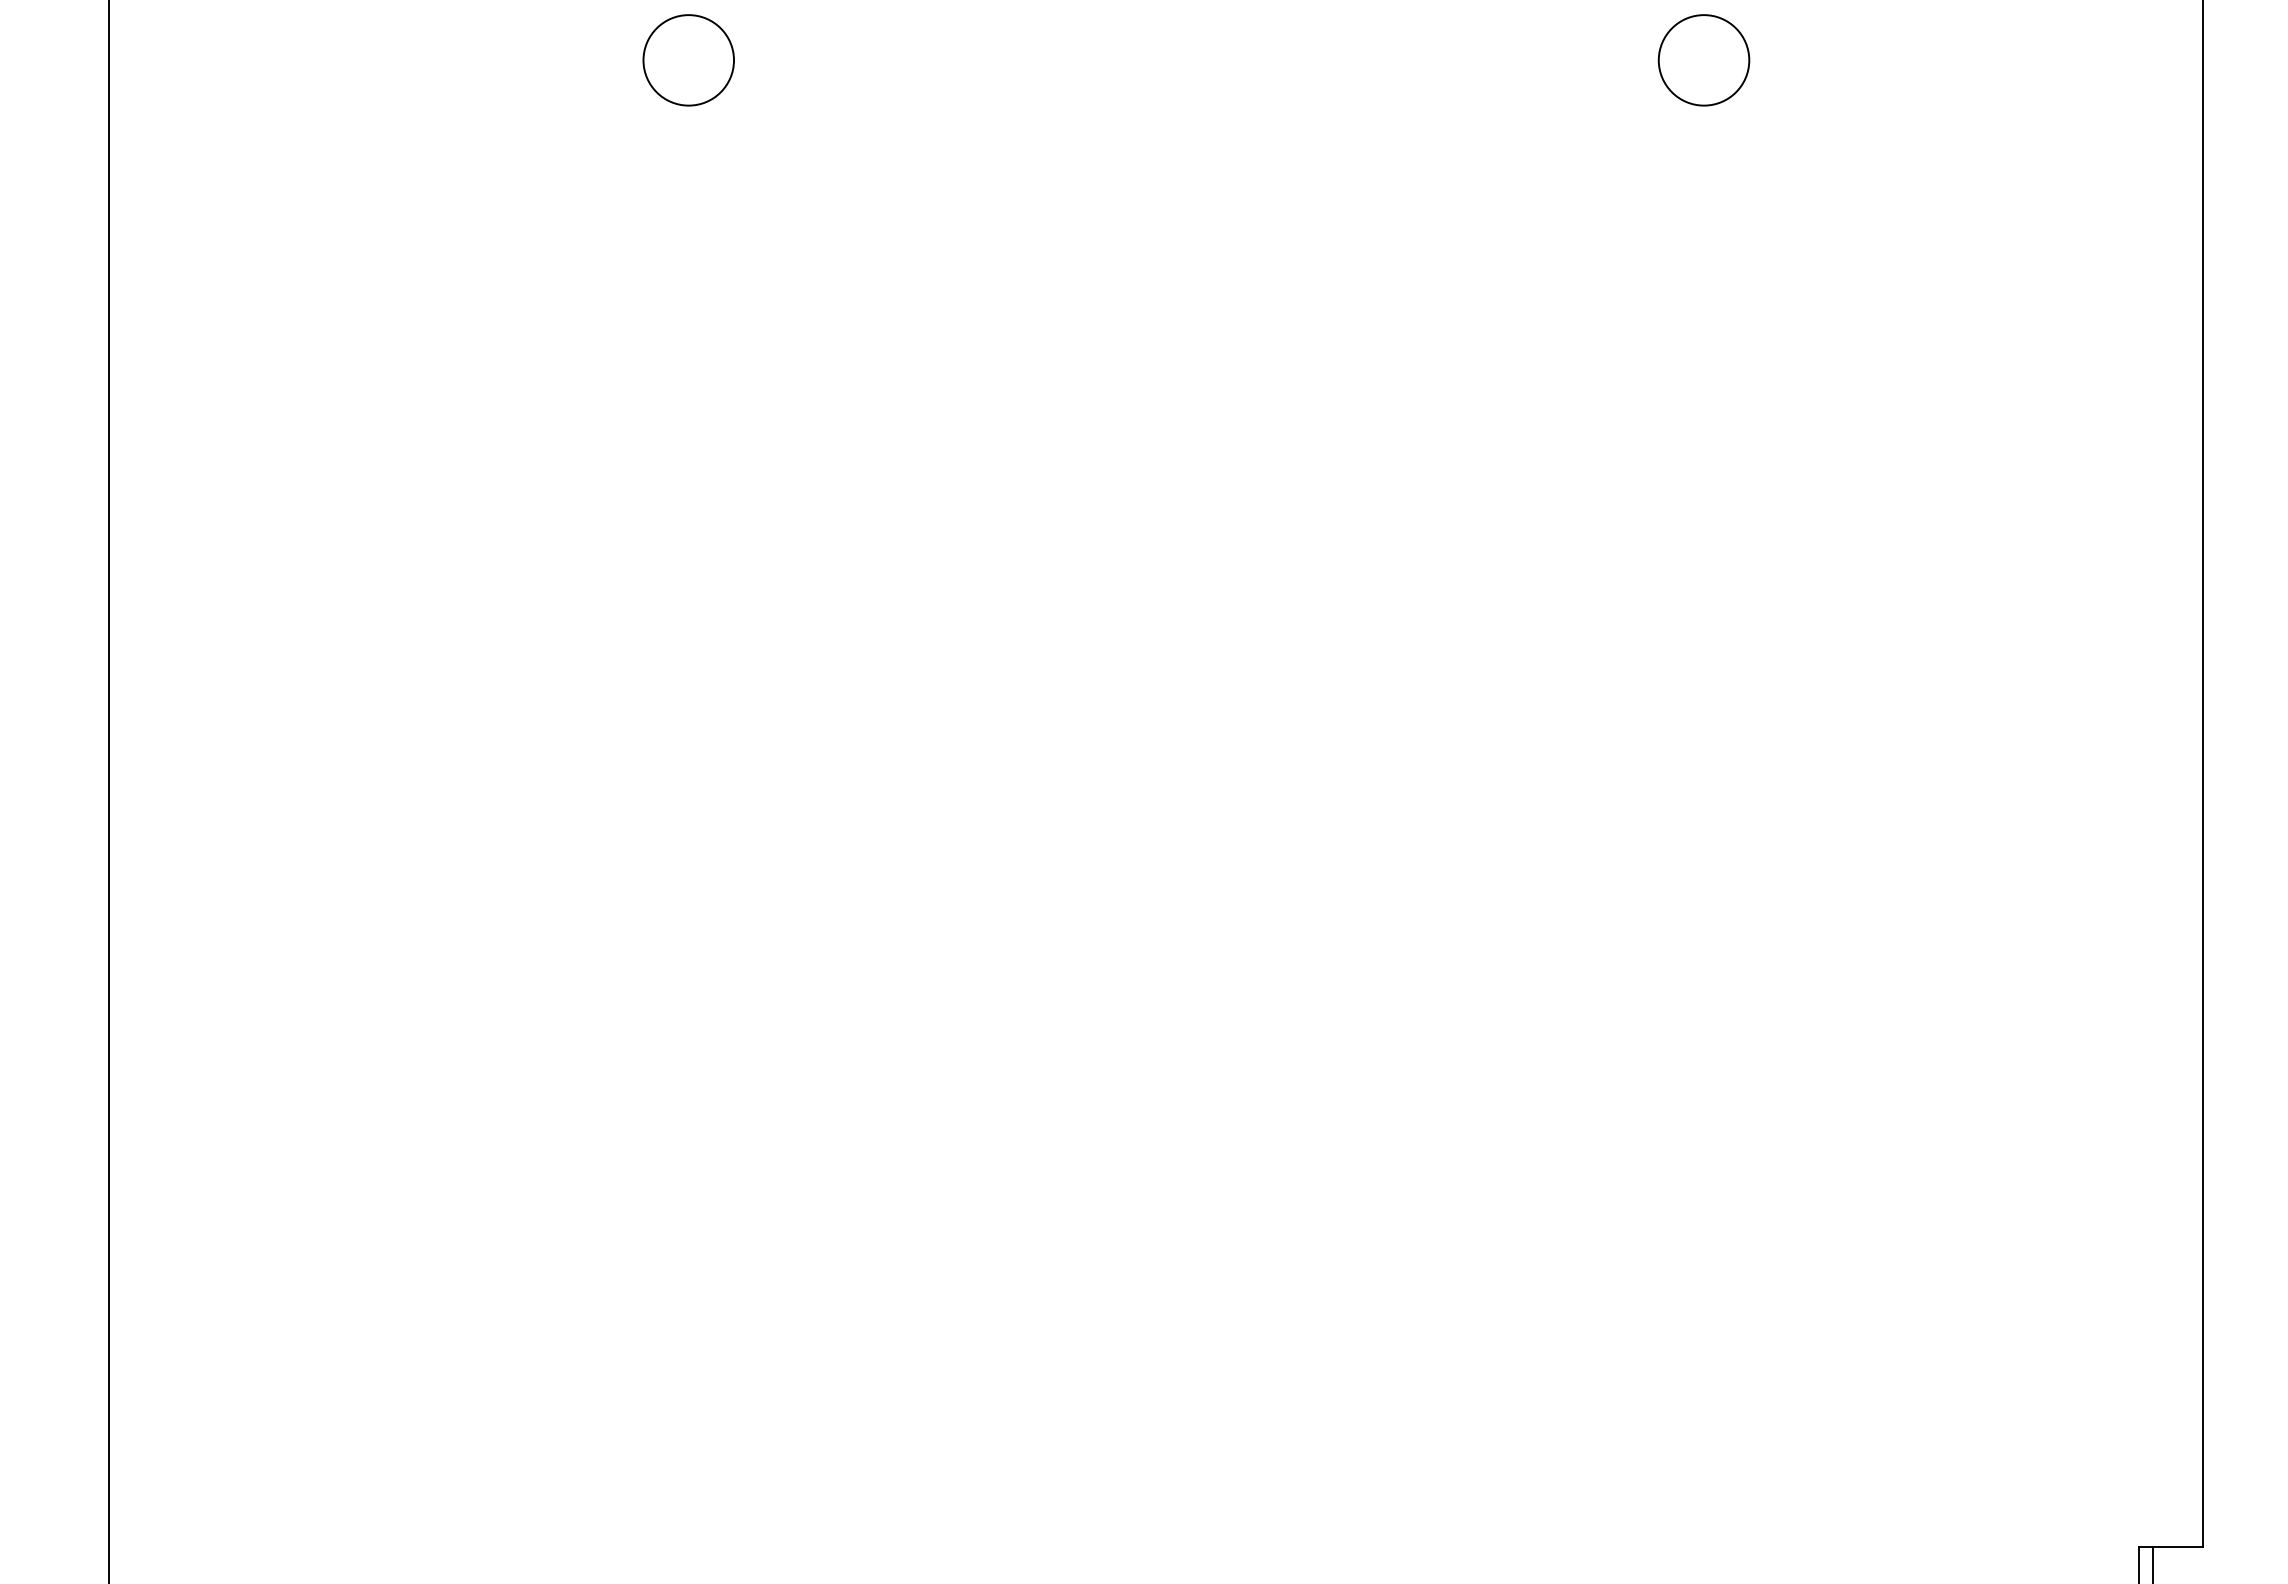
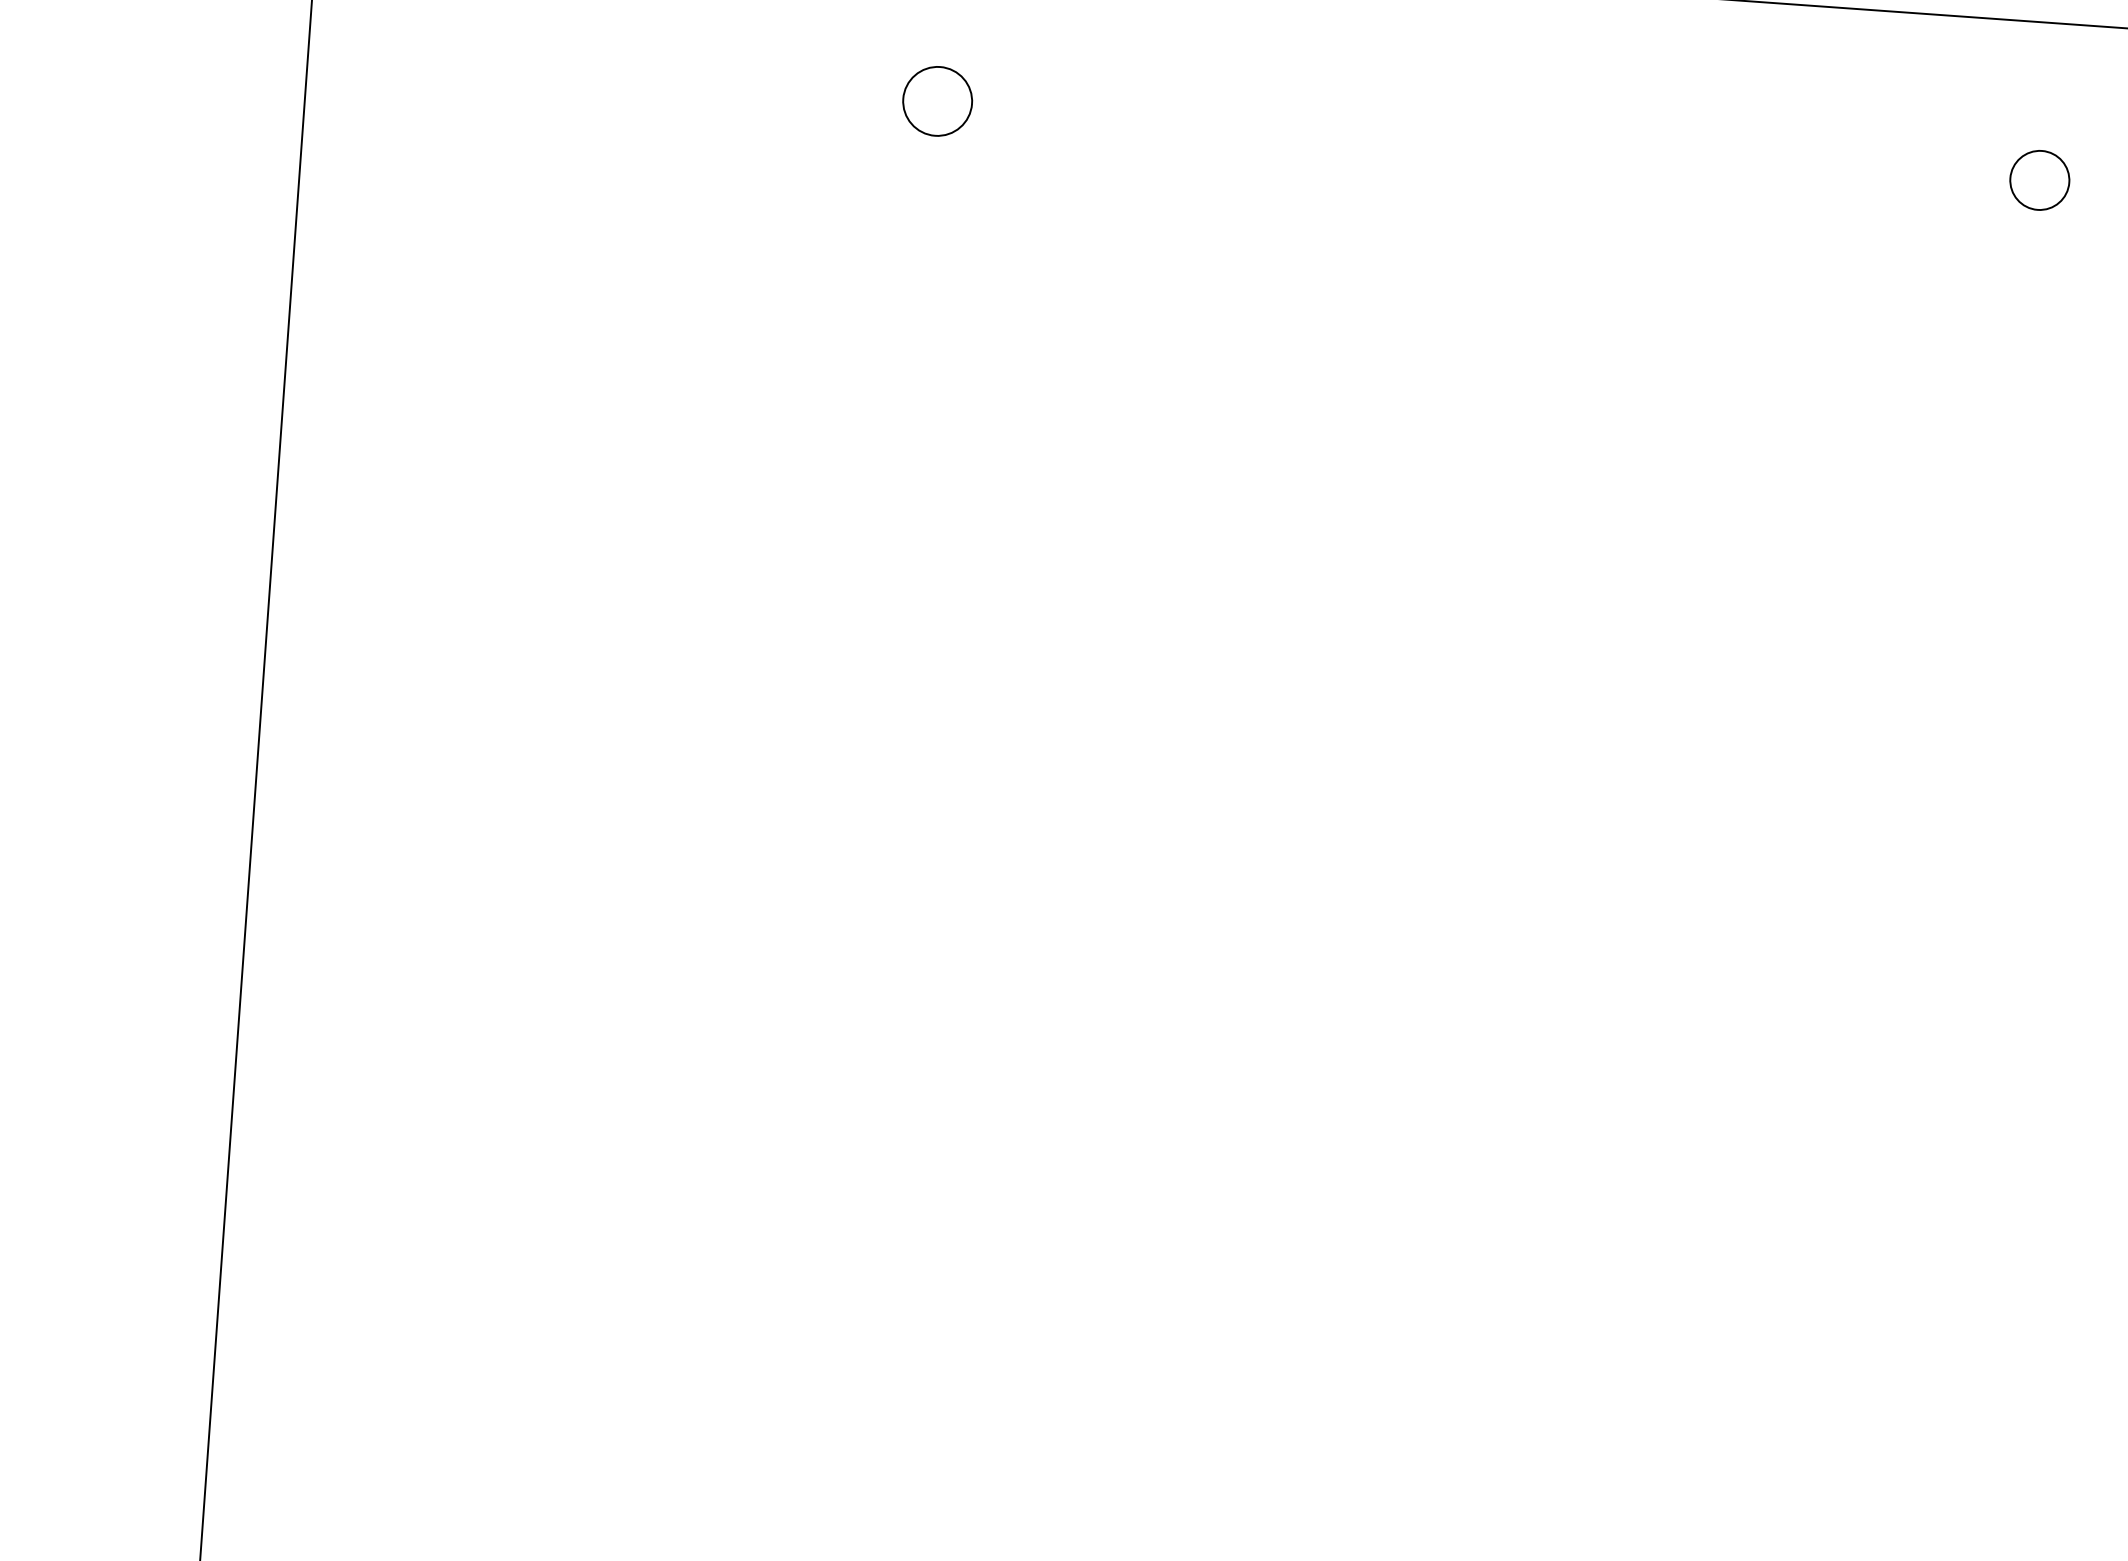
circle: (688, 60) -> (937, 101), size x0.7
circle: (1703, 60) -> (2039, 180), size x0.6

